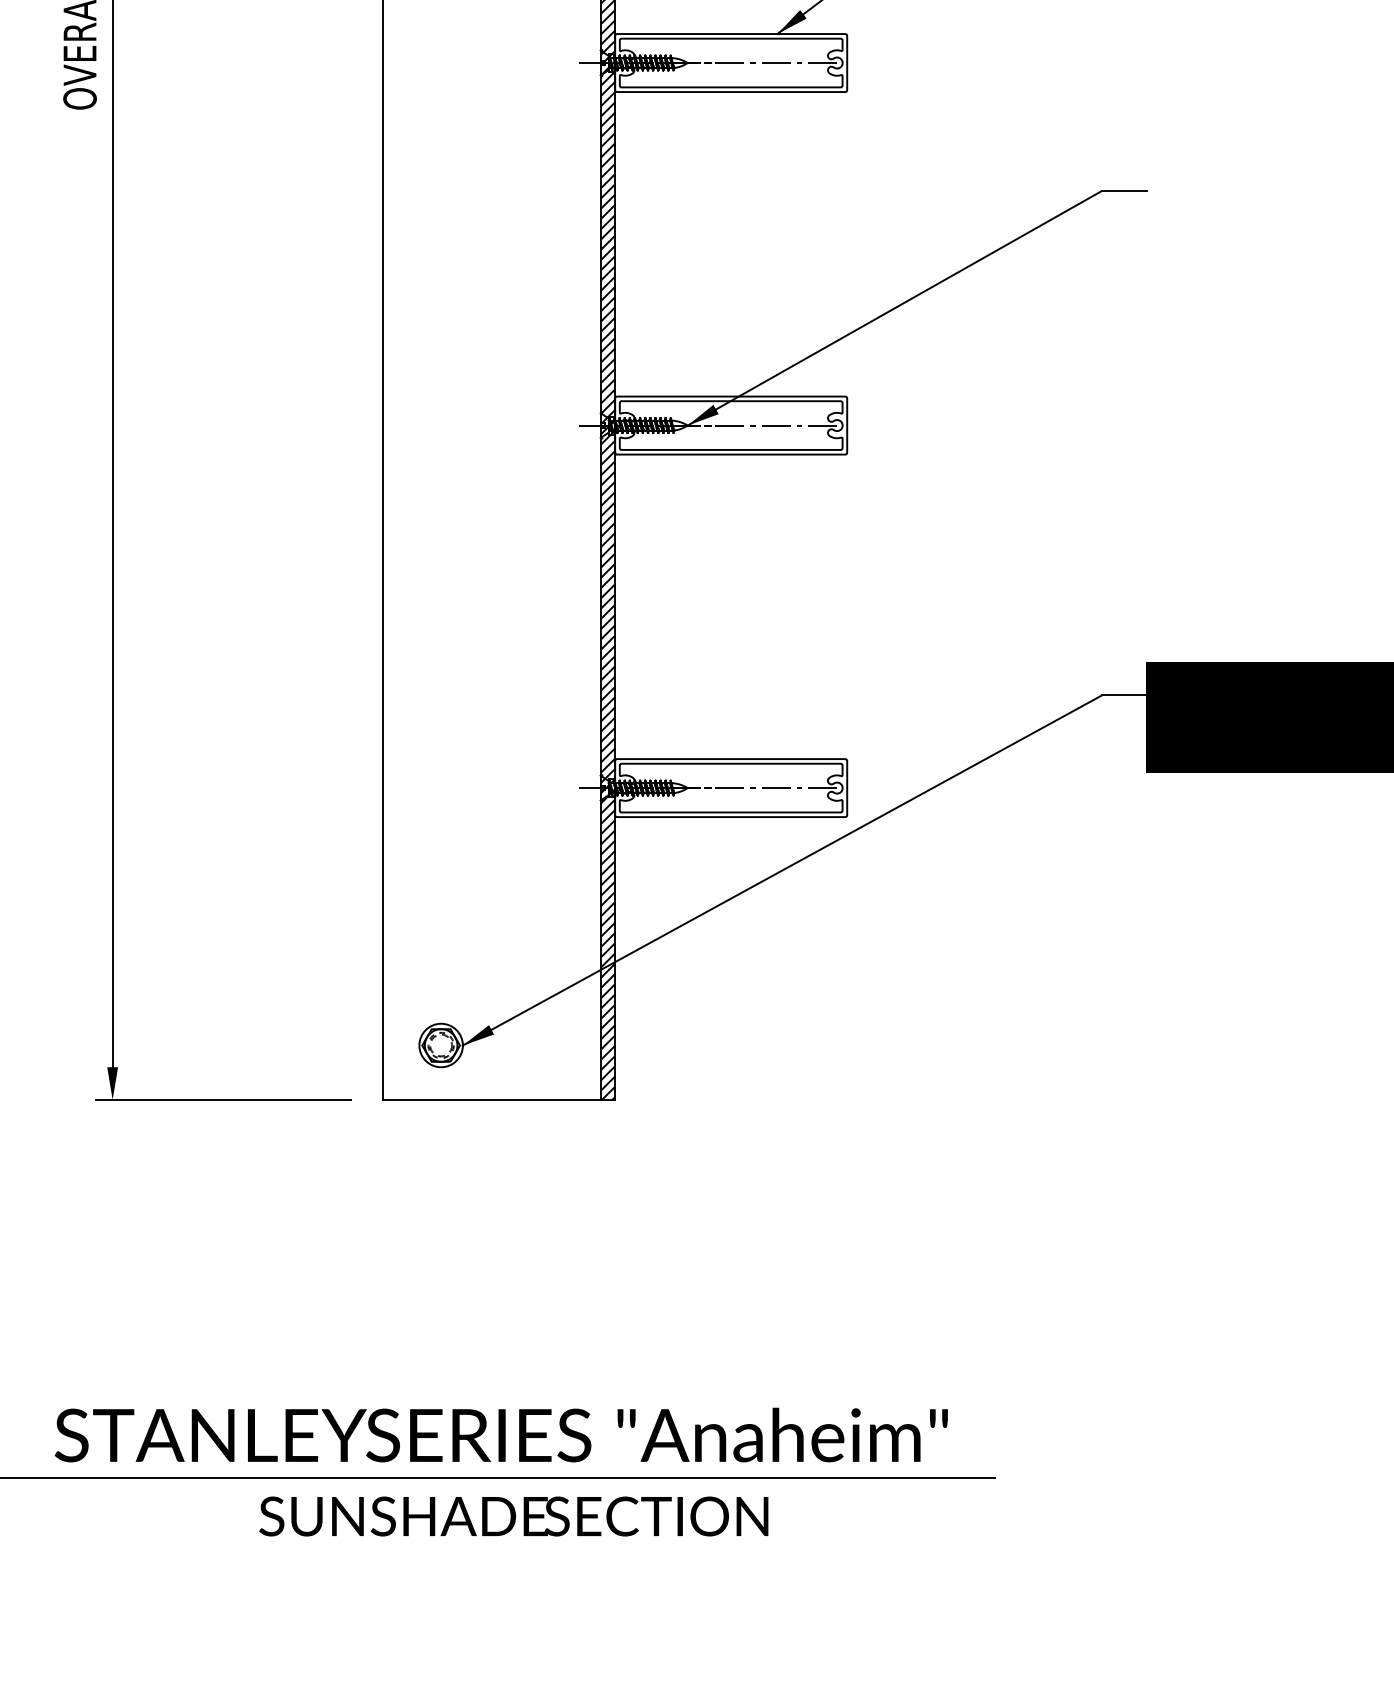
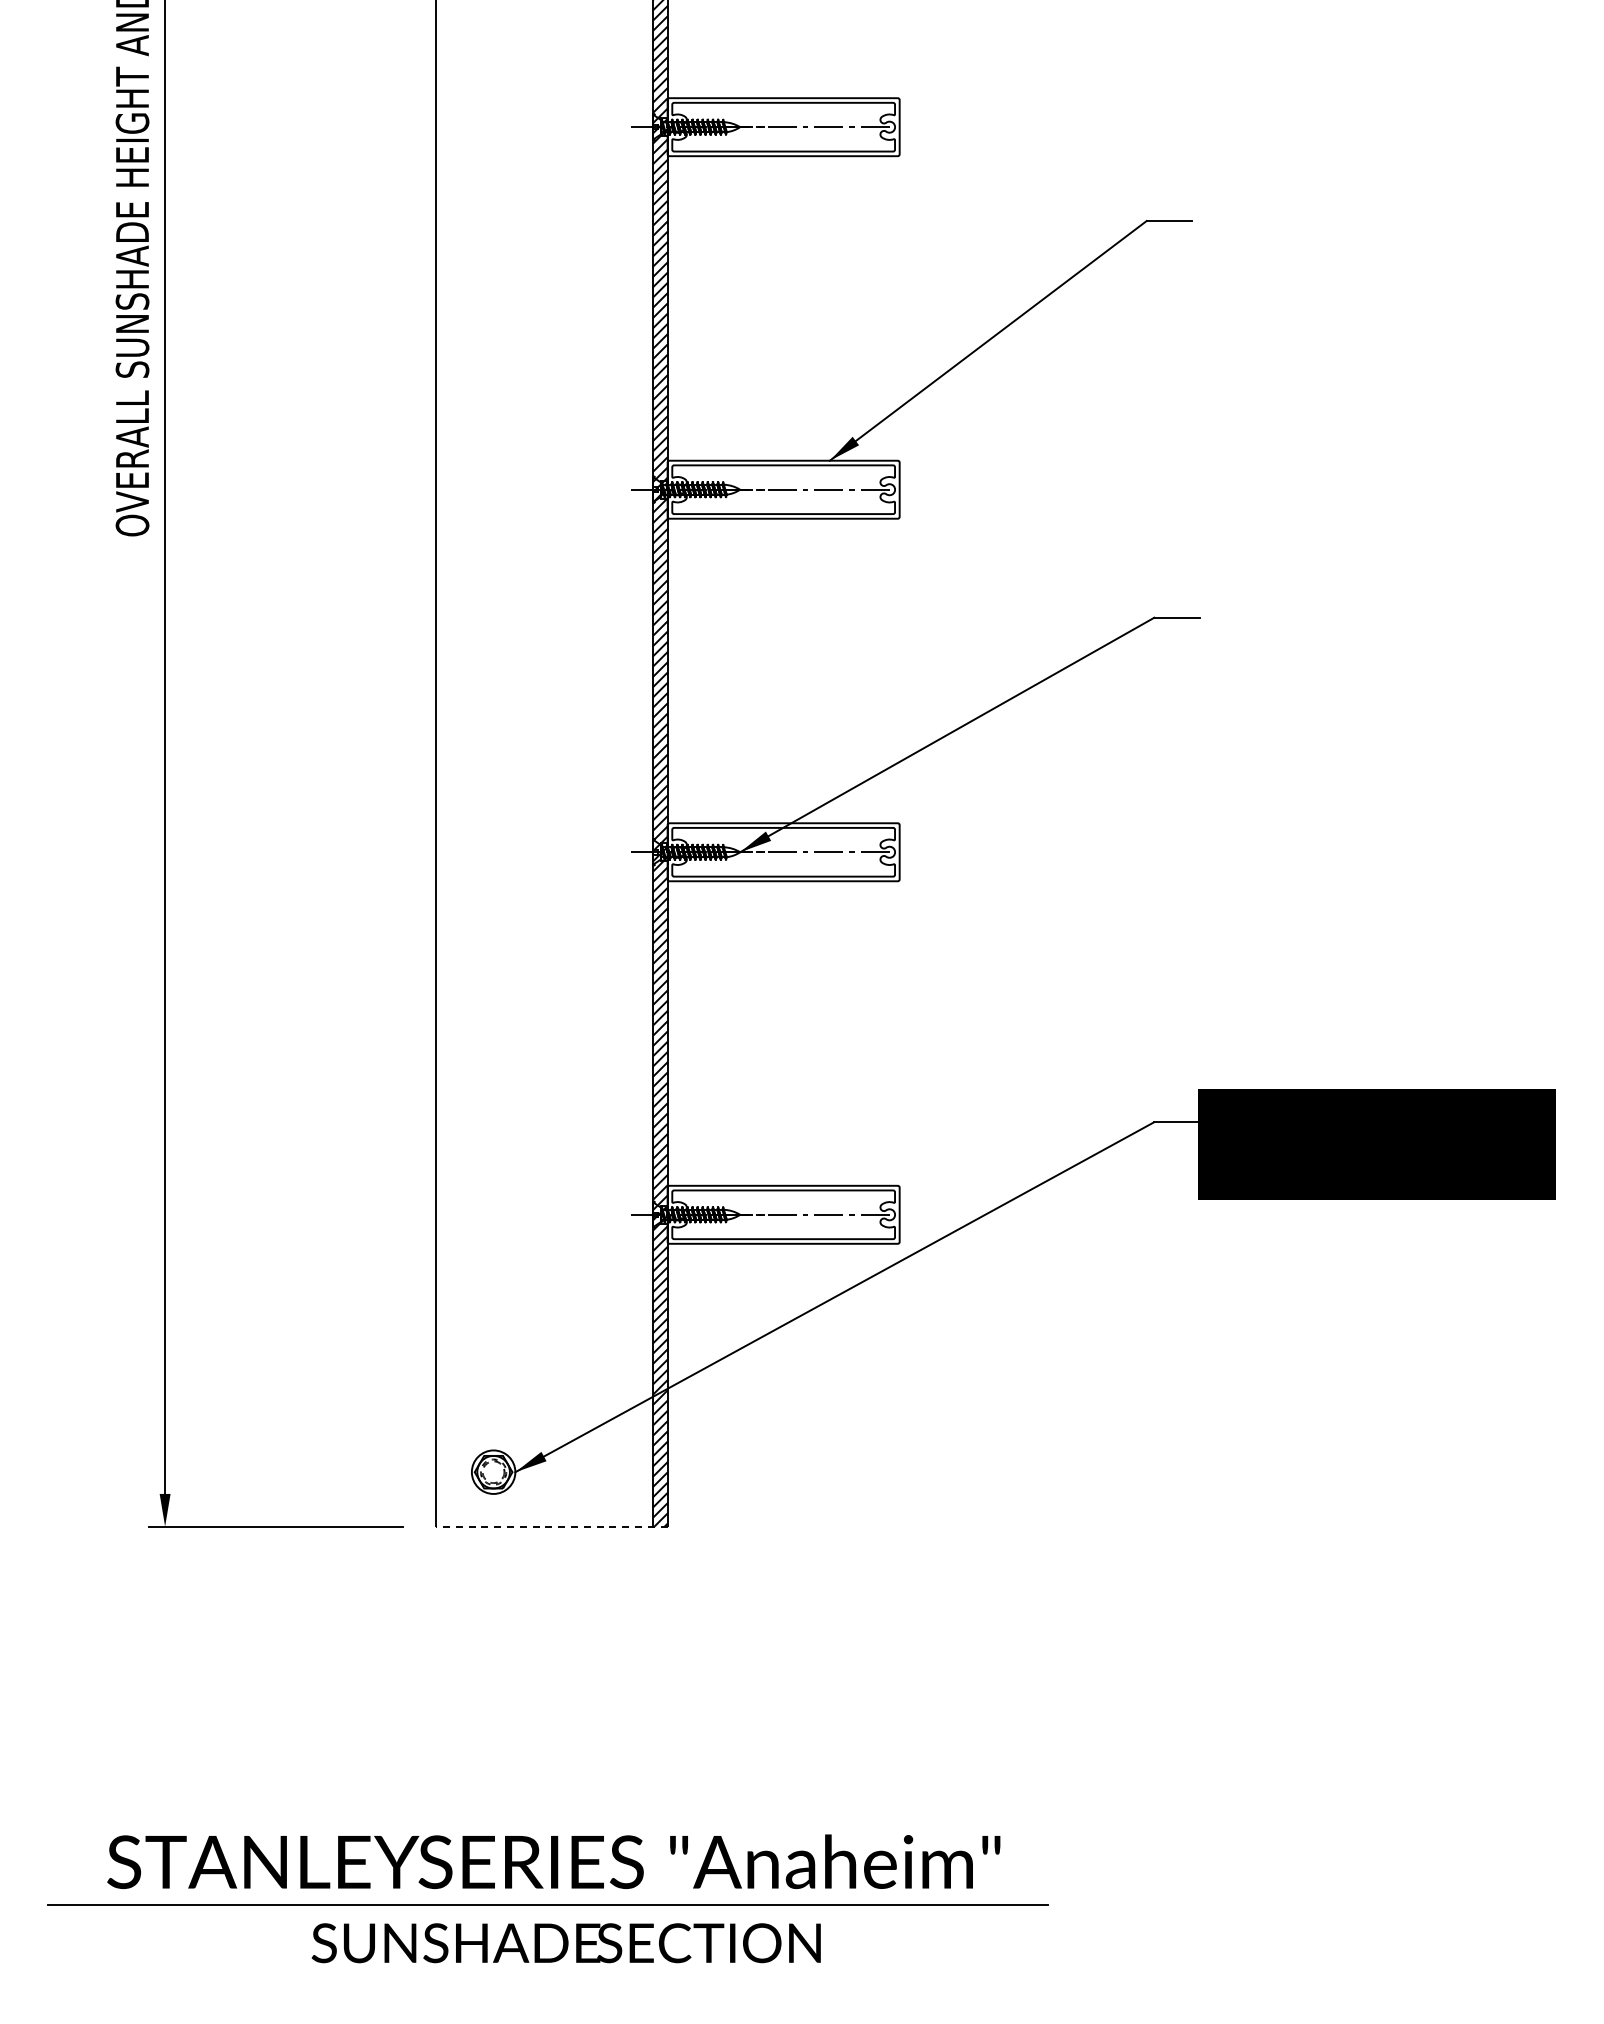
line: (499, 1099) -> (551, 1526), solid -> dashed

